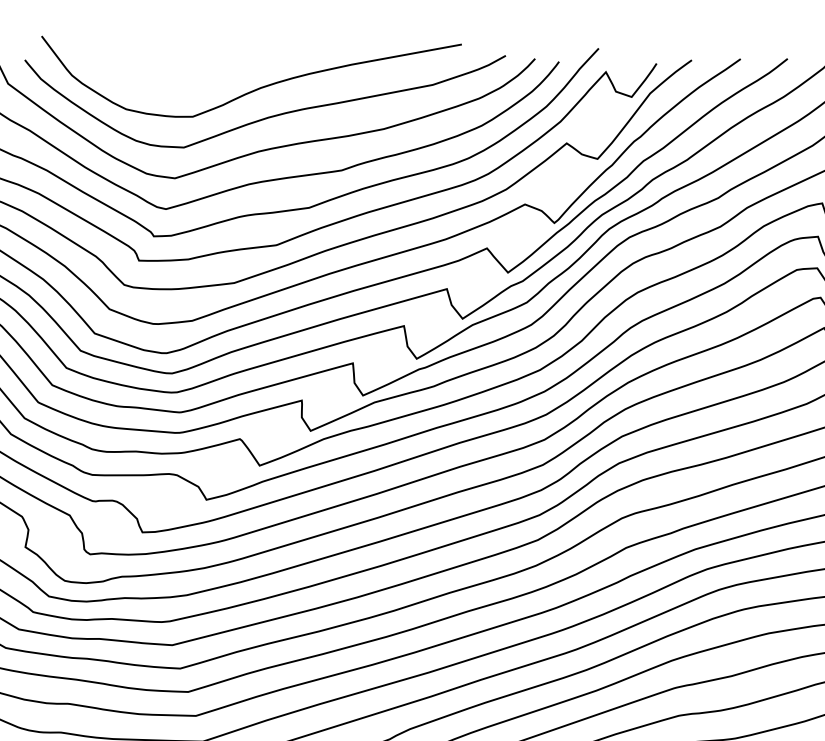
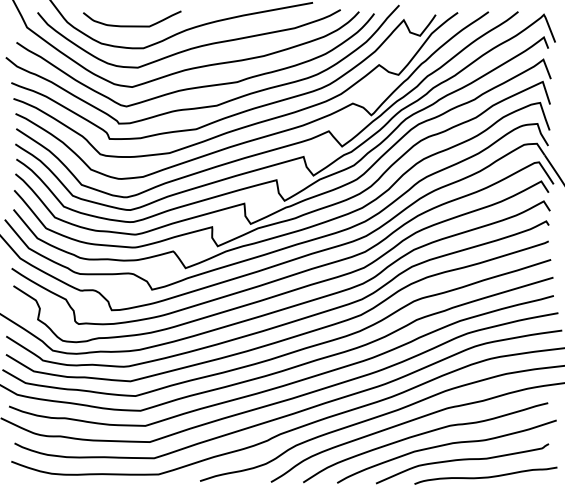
curve: (175, 80) -> (132, 25), added

